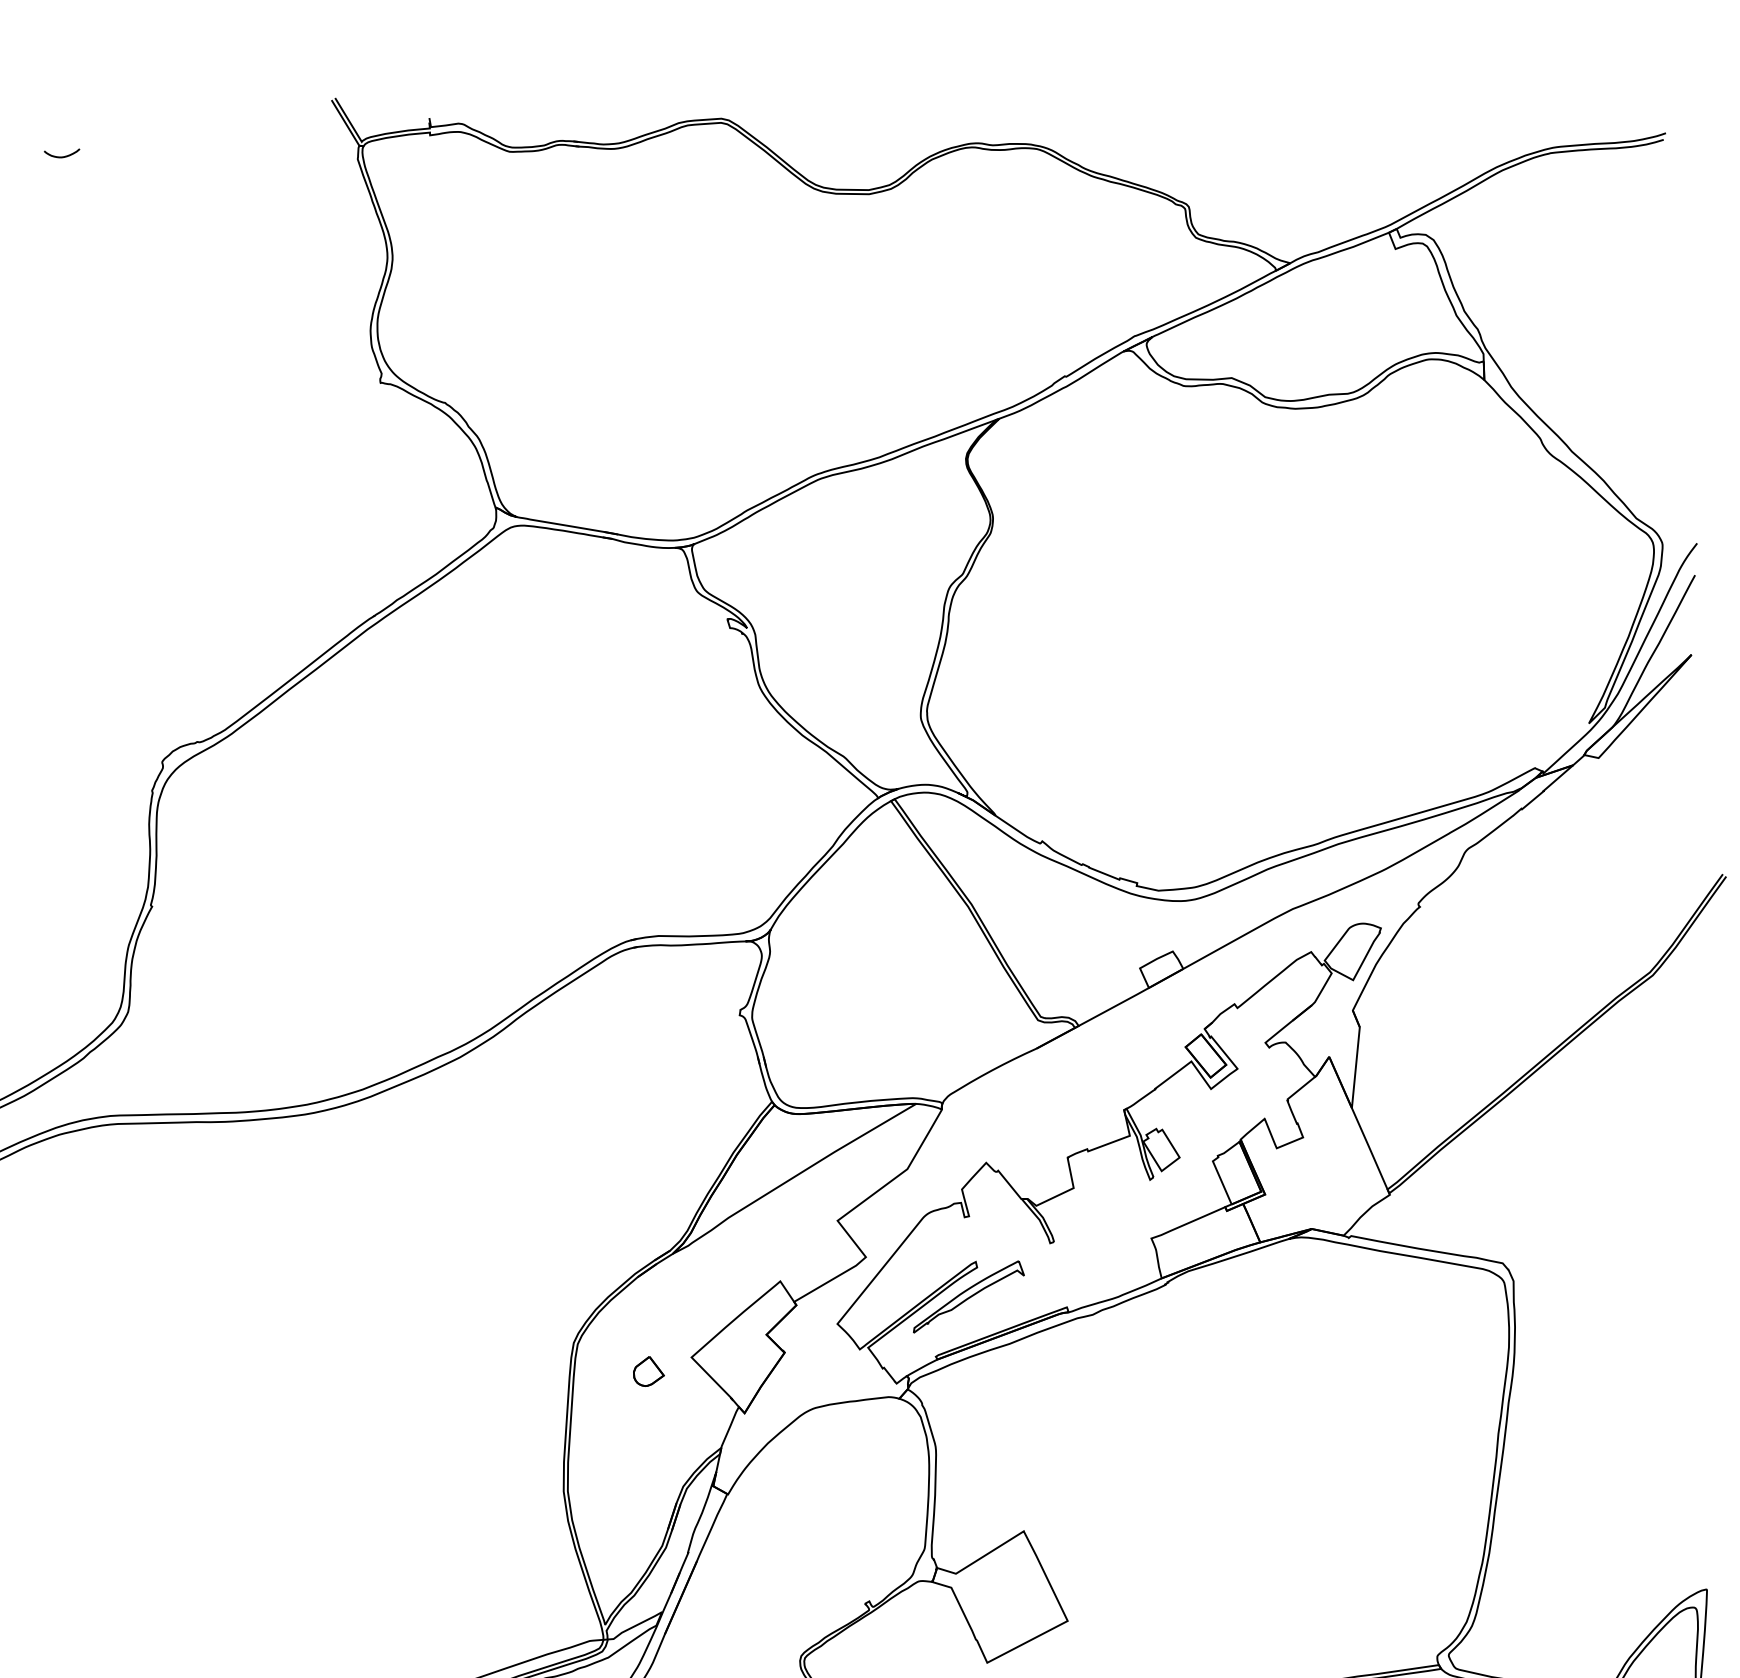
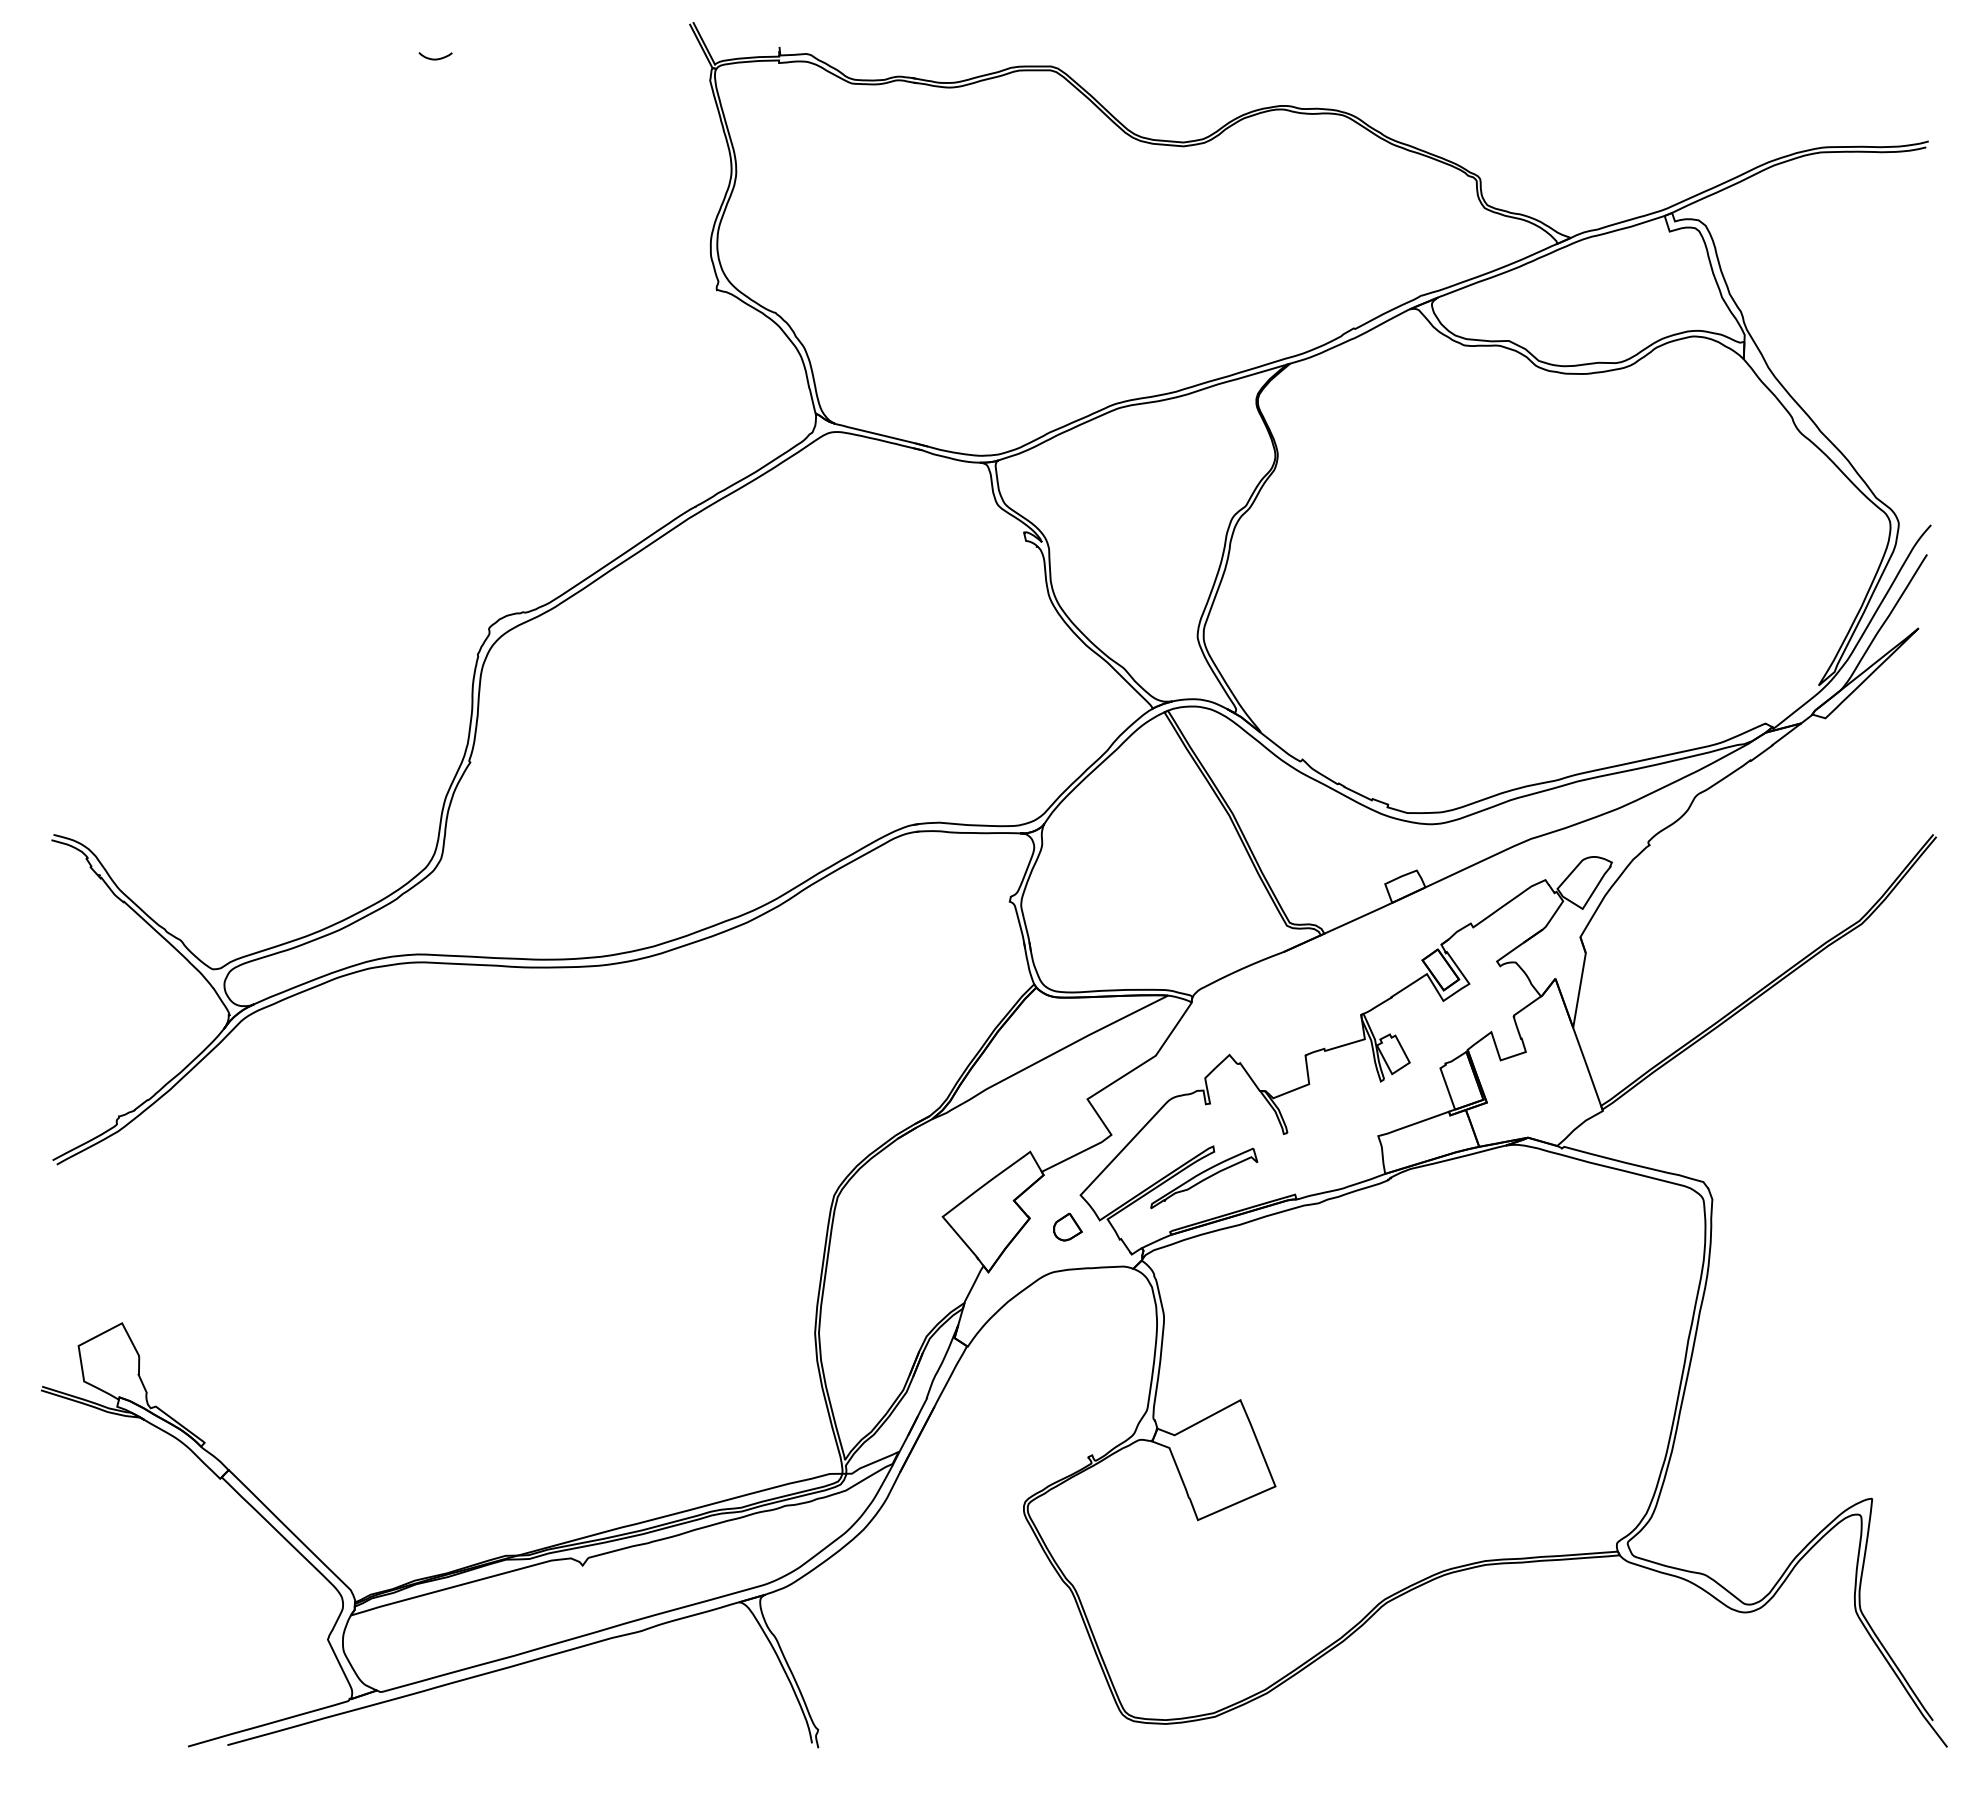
part: (648, 1370) -> (1067, 1226), moved

